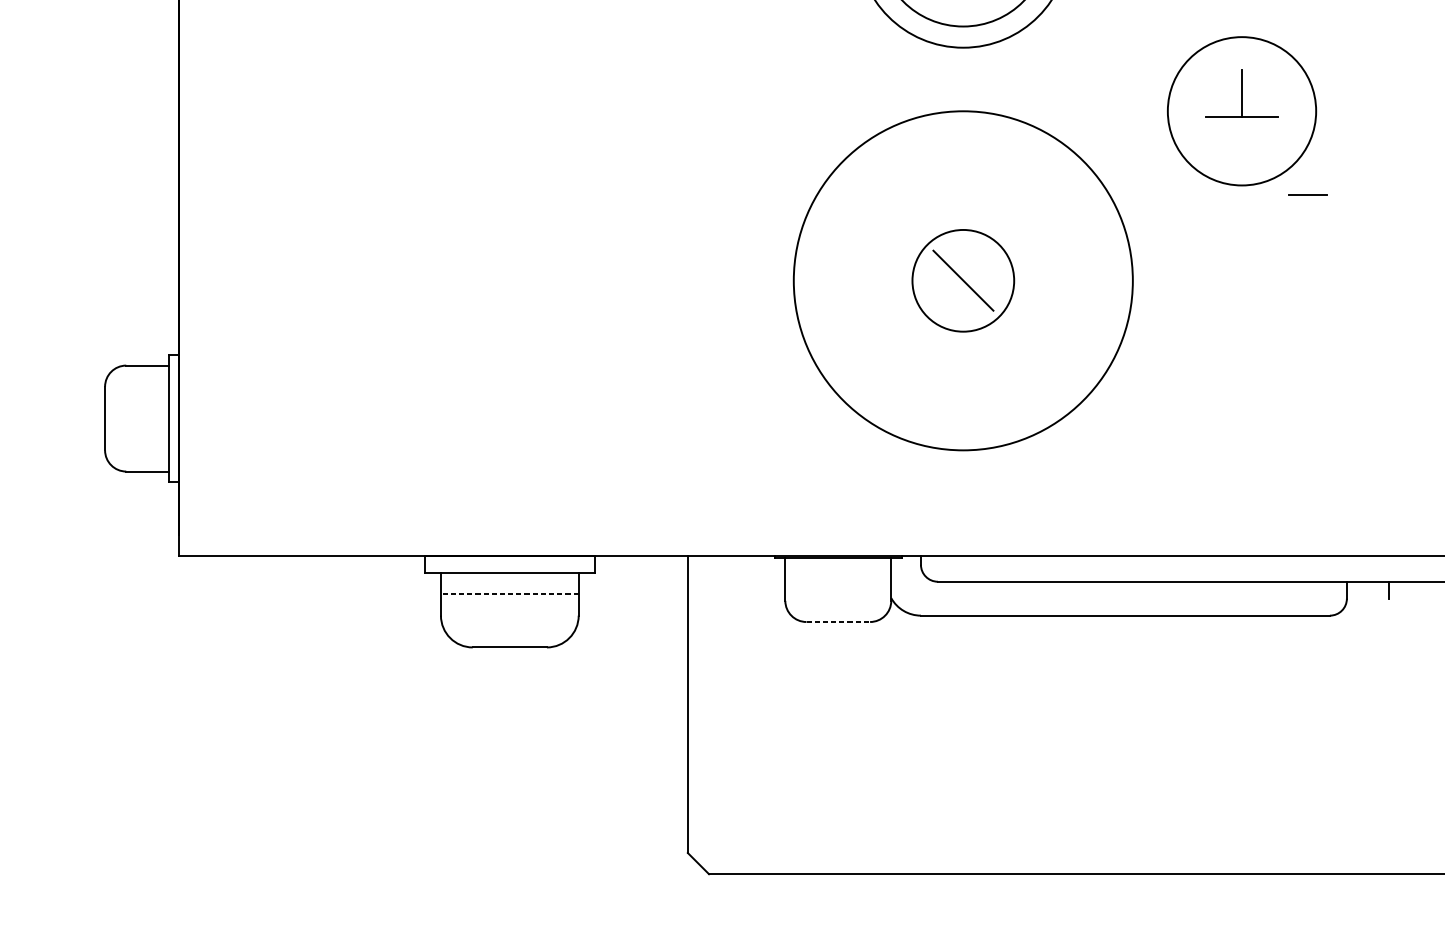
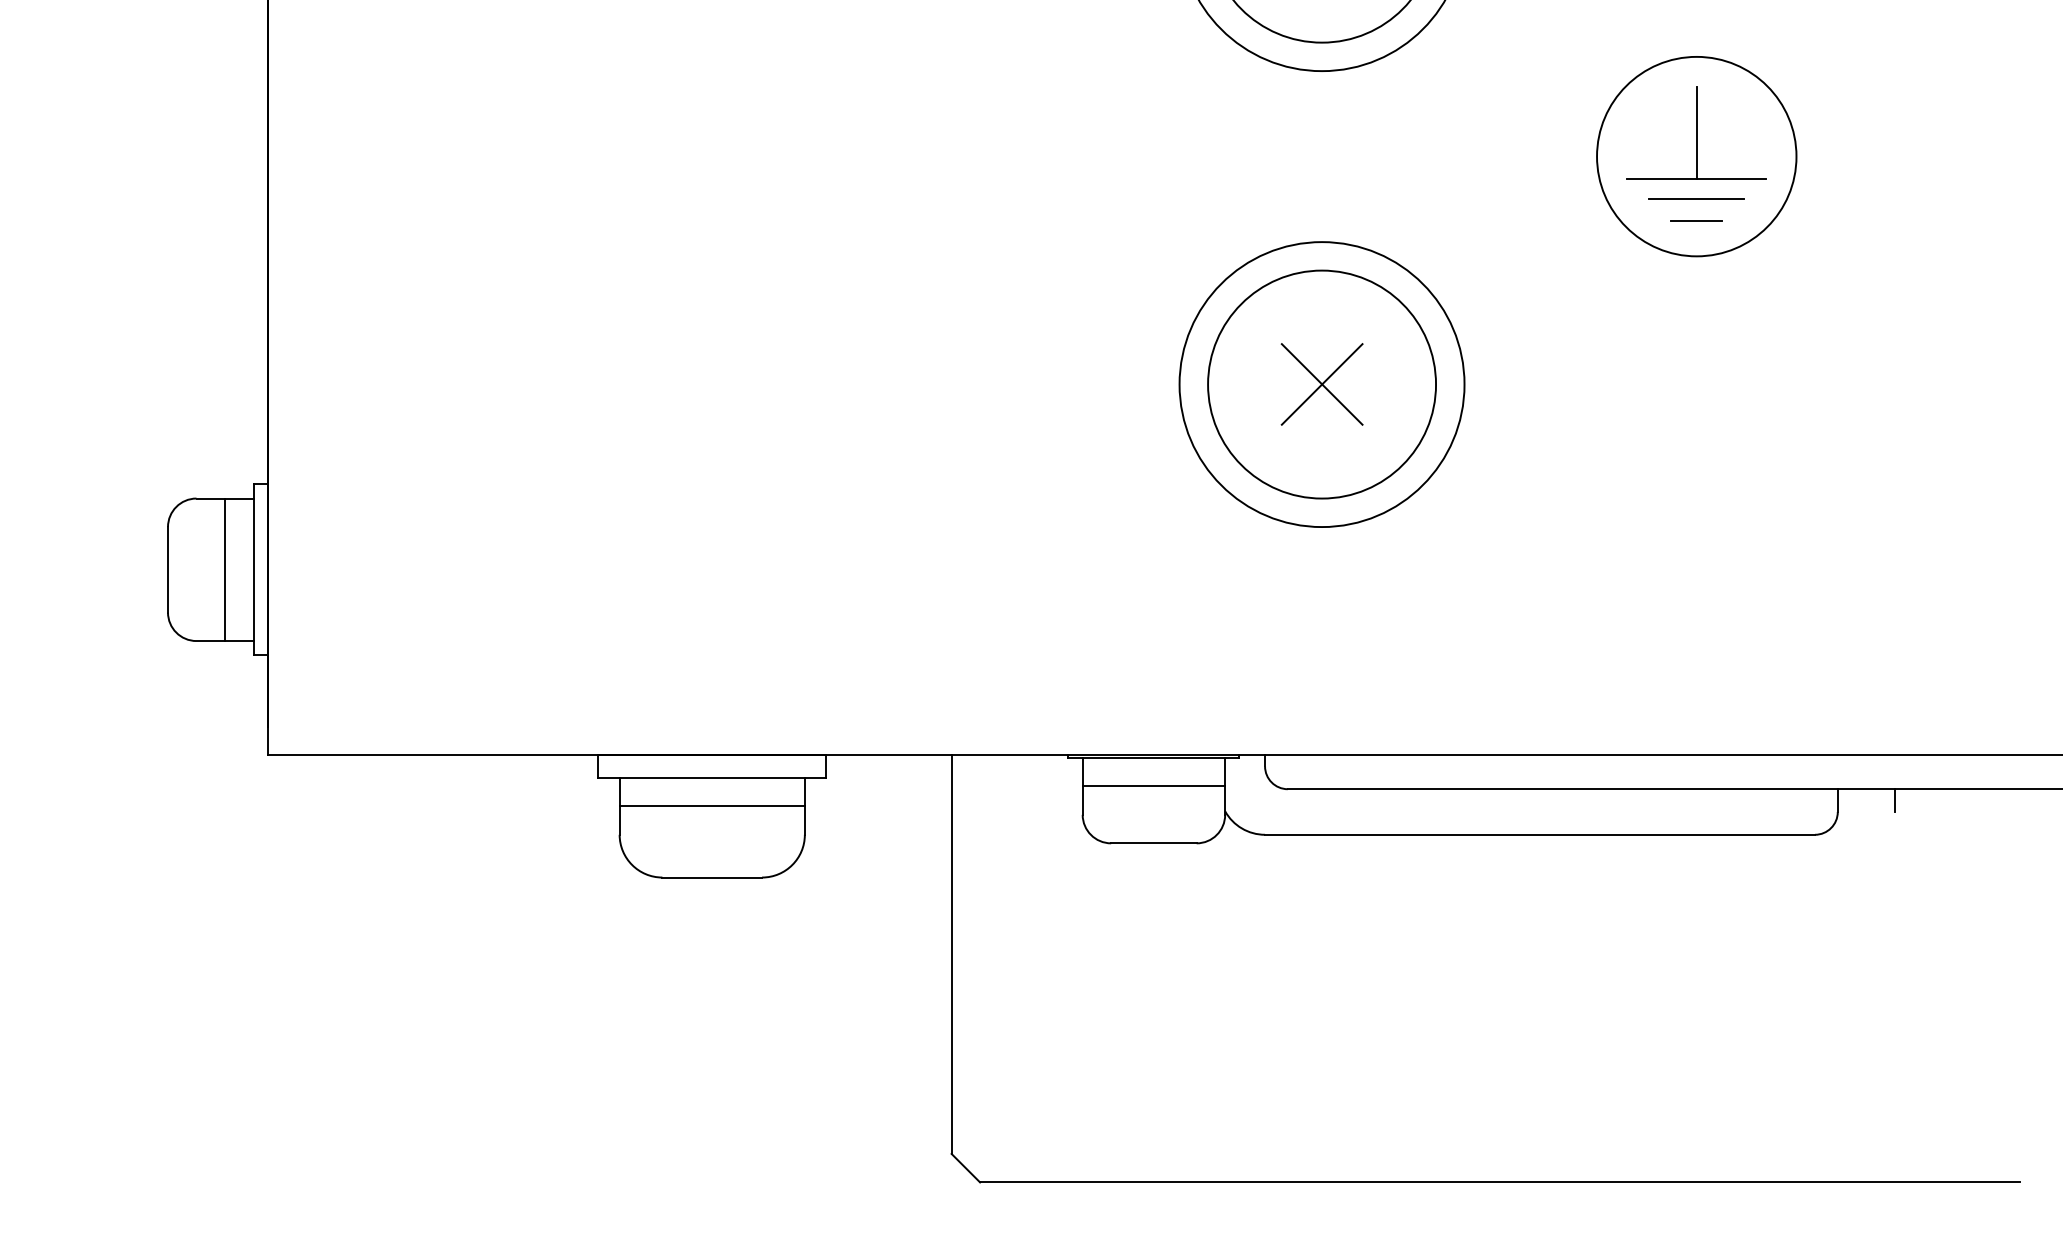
part: (1241, 93) -> (1696, 132), size x1.43
line: (1241, 143) -> (1696, 199), added
line: (1308, 194) -> (1696, 220), moved
circle: (962, 280) -> (1321, 384), size x0.62
line: (962, 280) -> (1321, 384), added
circle: (963, 280) -> (1322, 384), size x1.67
line: (147, 418) -> (225, 569), added
line: (837, 579) -> (1153, 786), added
line: (510, 594) -> (712, 806), dashed -> solid
line: (837, 622) -> (1153, 843), dashed -> solid

